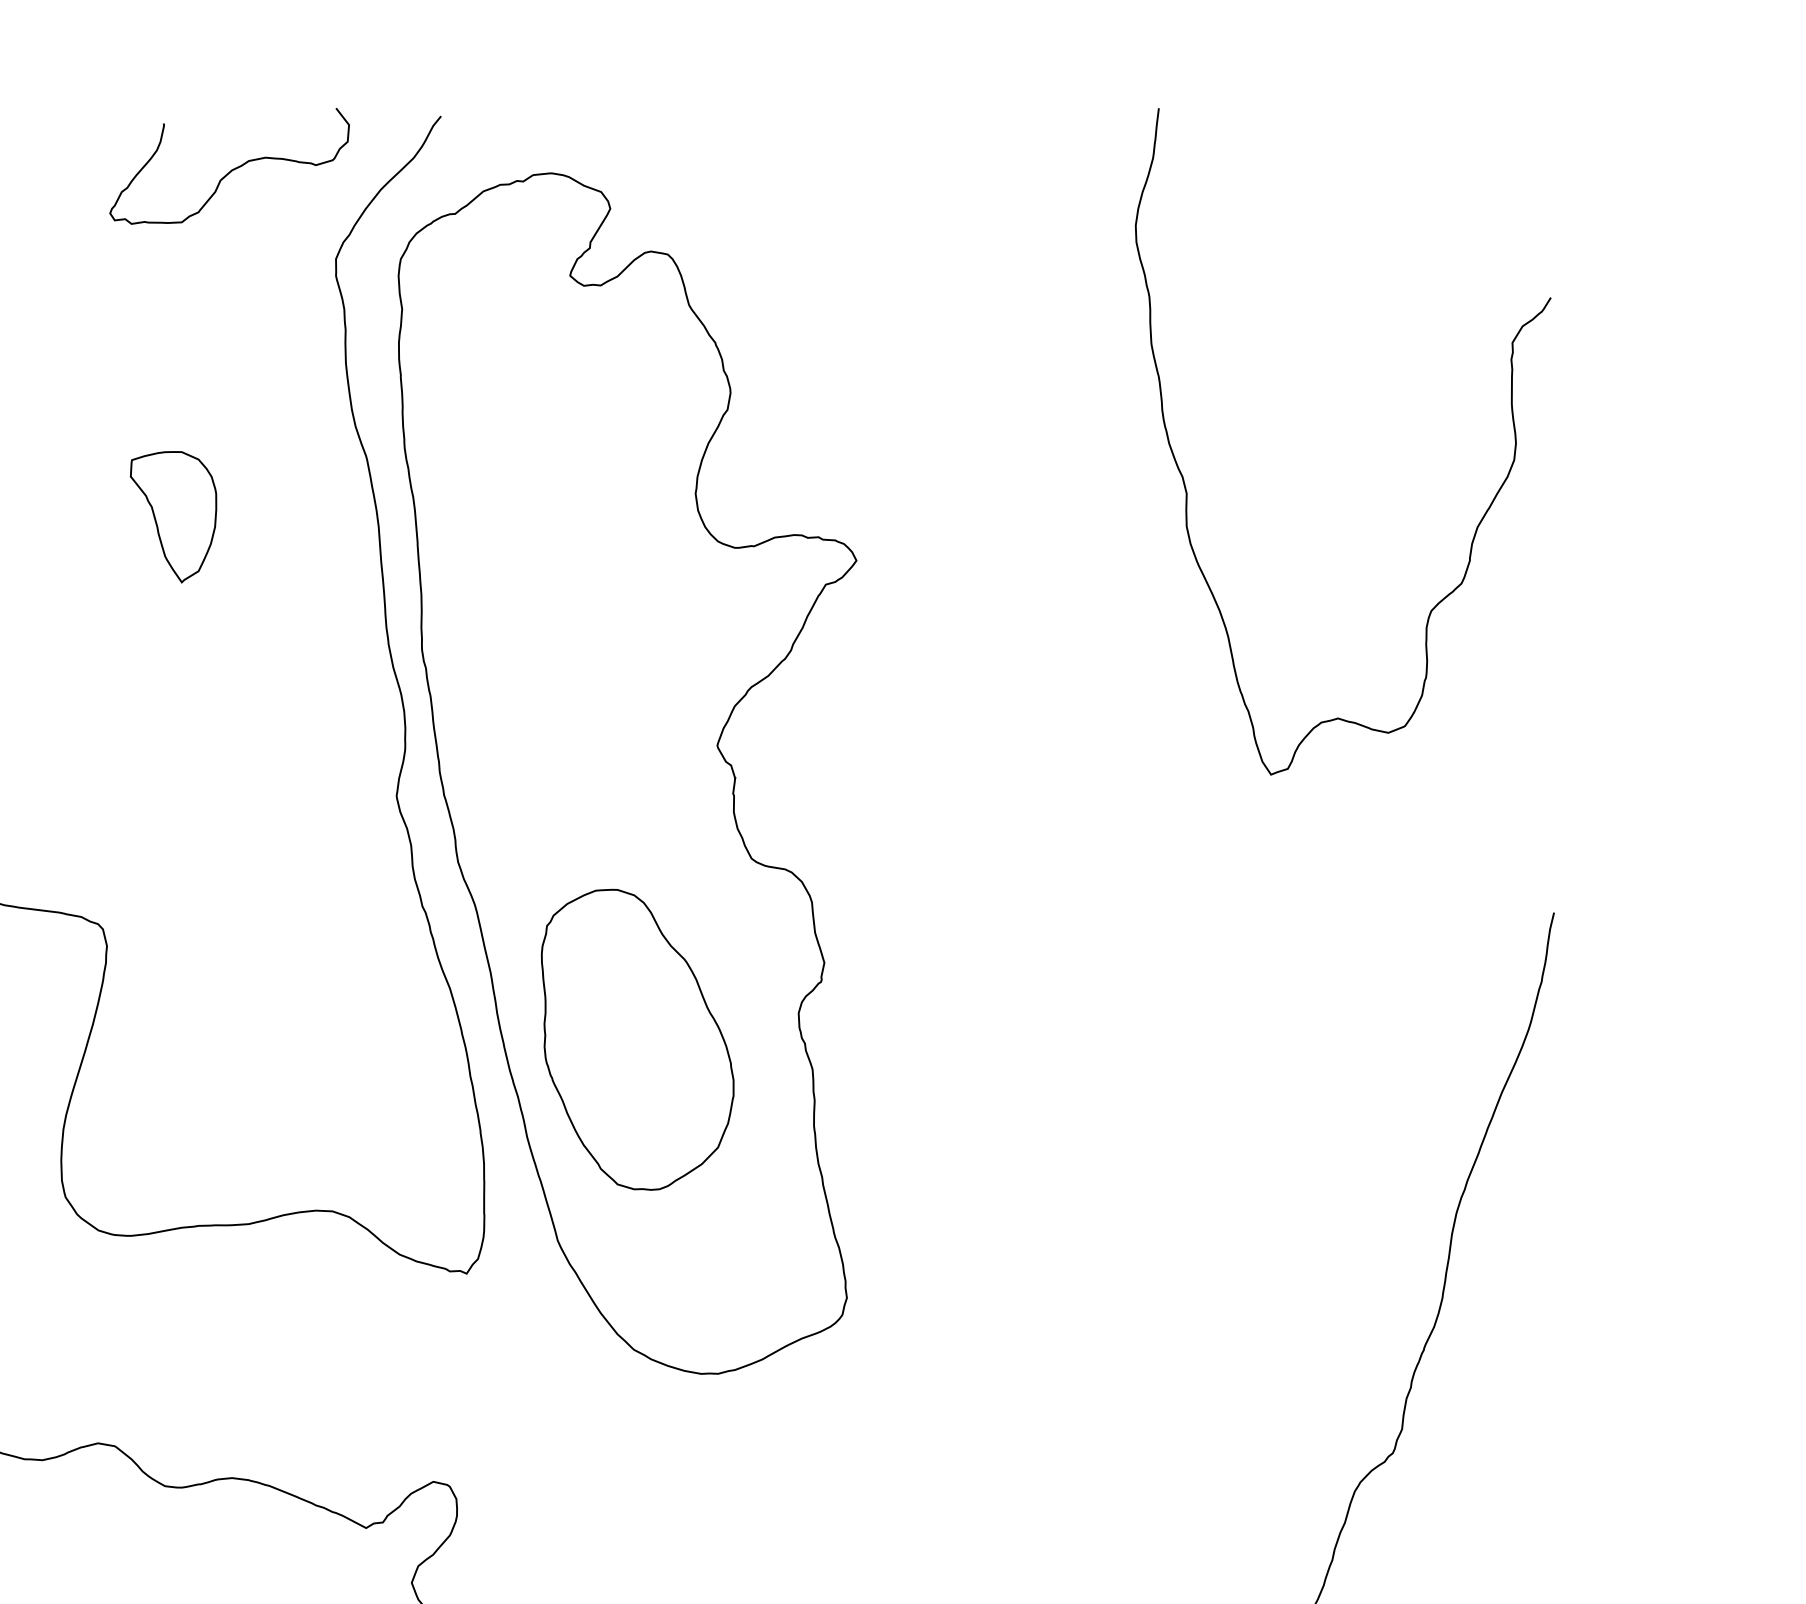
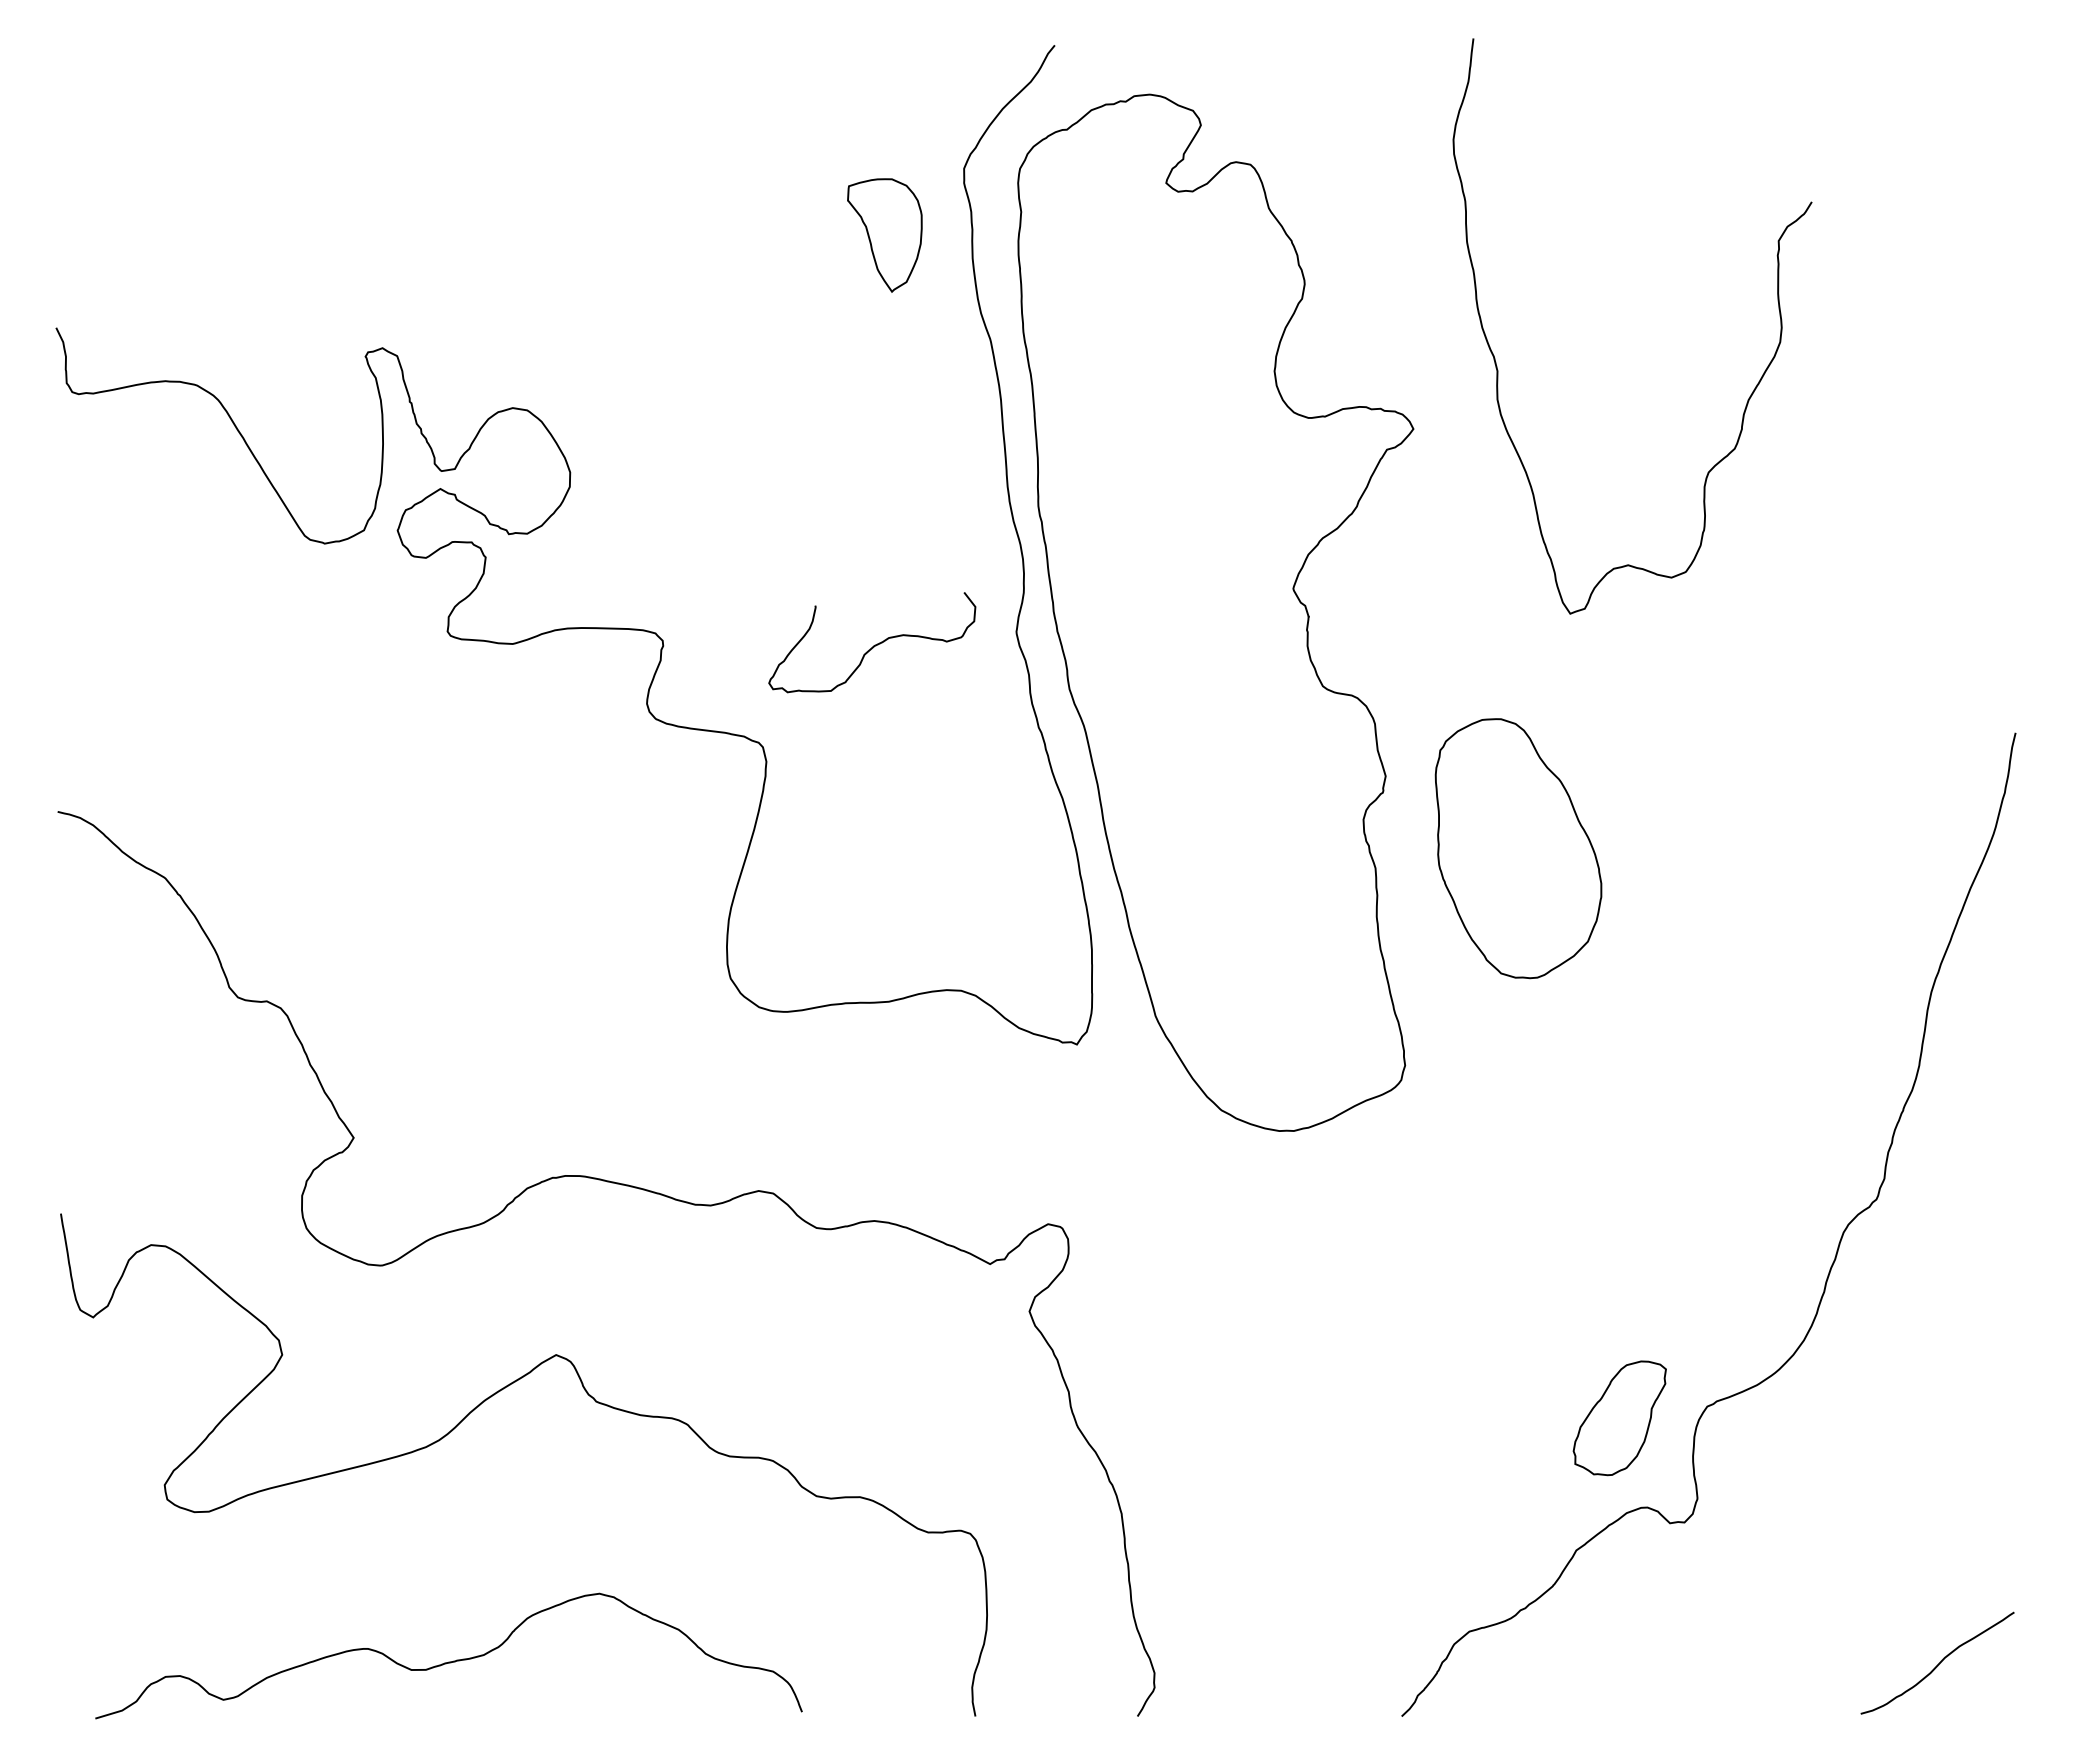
curve: (231, 169) -> (873, 645), moved
part: (173, 517) -> (884, 235), moved
curve: (1479, 520) -> (1750, 394), moved
part: (637, 1039) -> (1518, 848), moved

